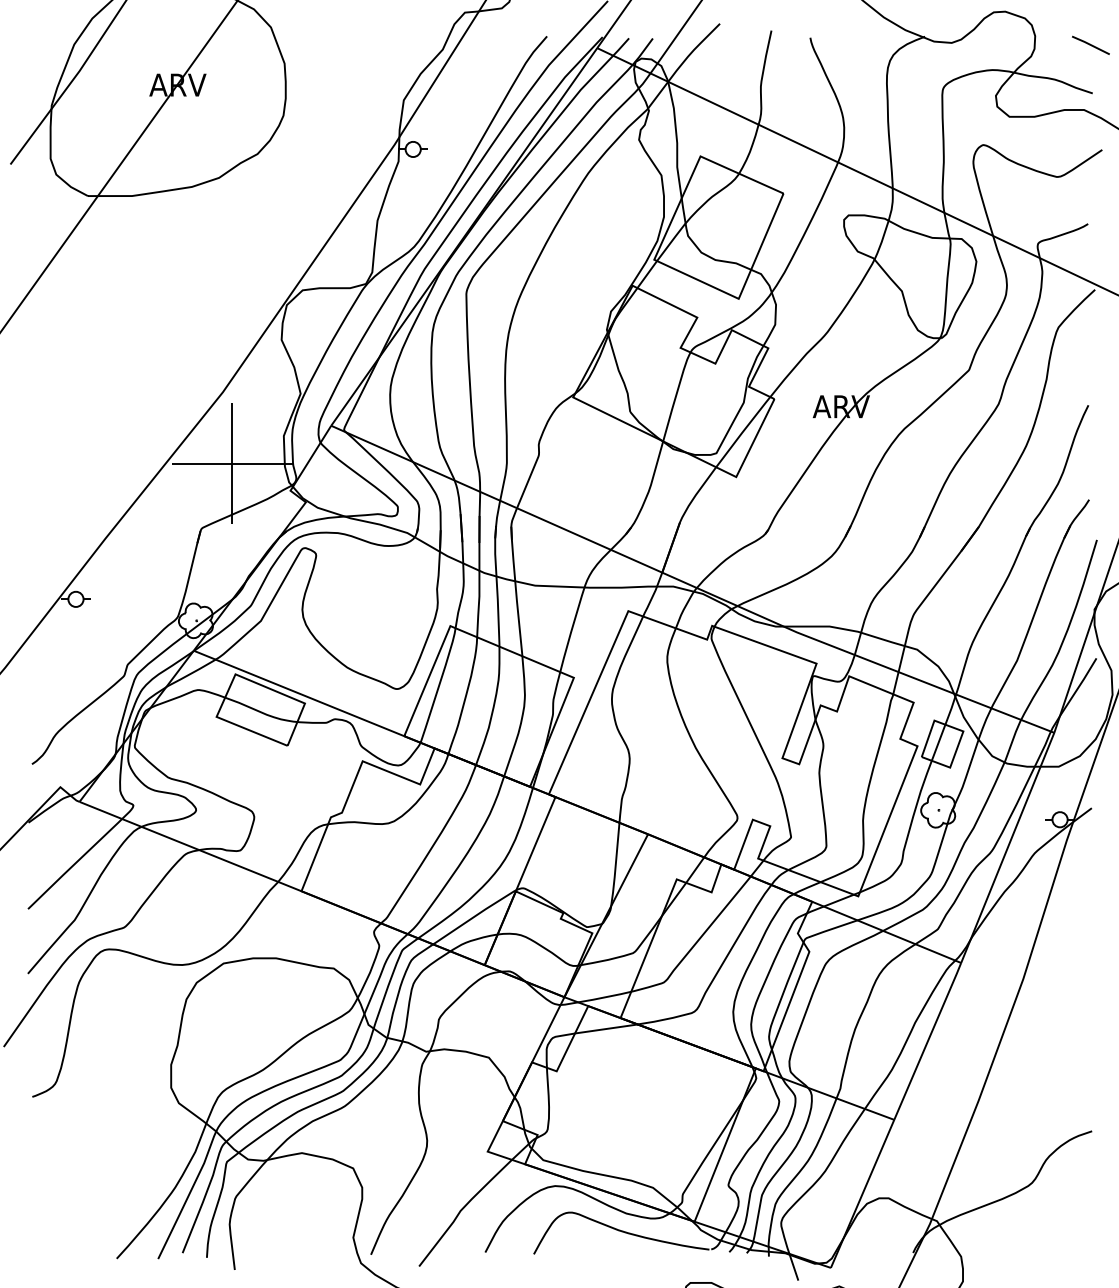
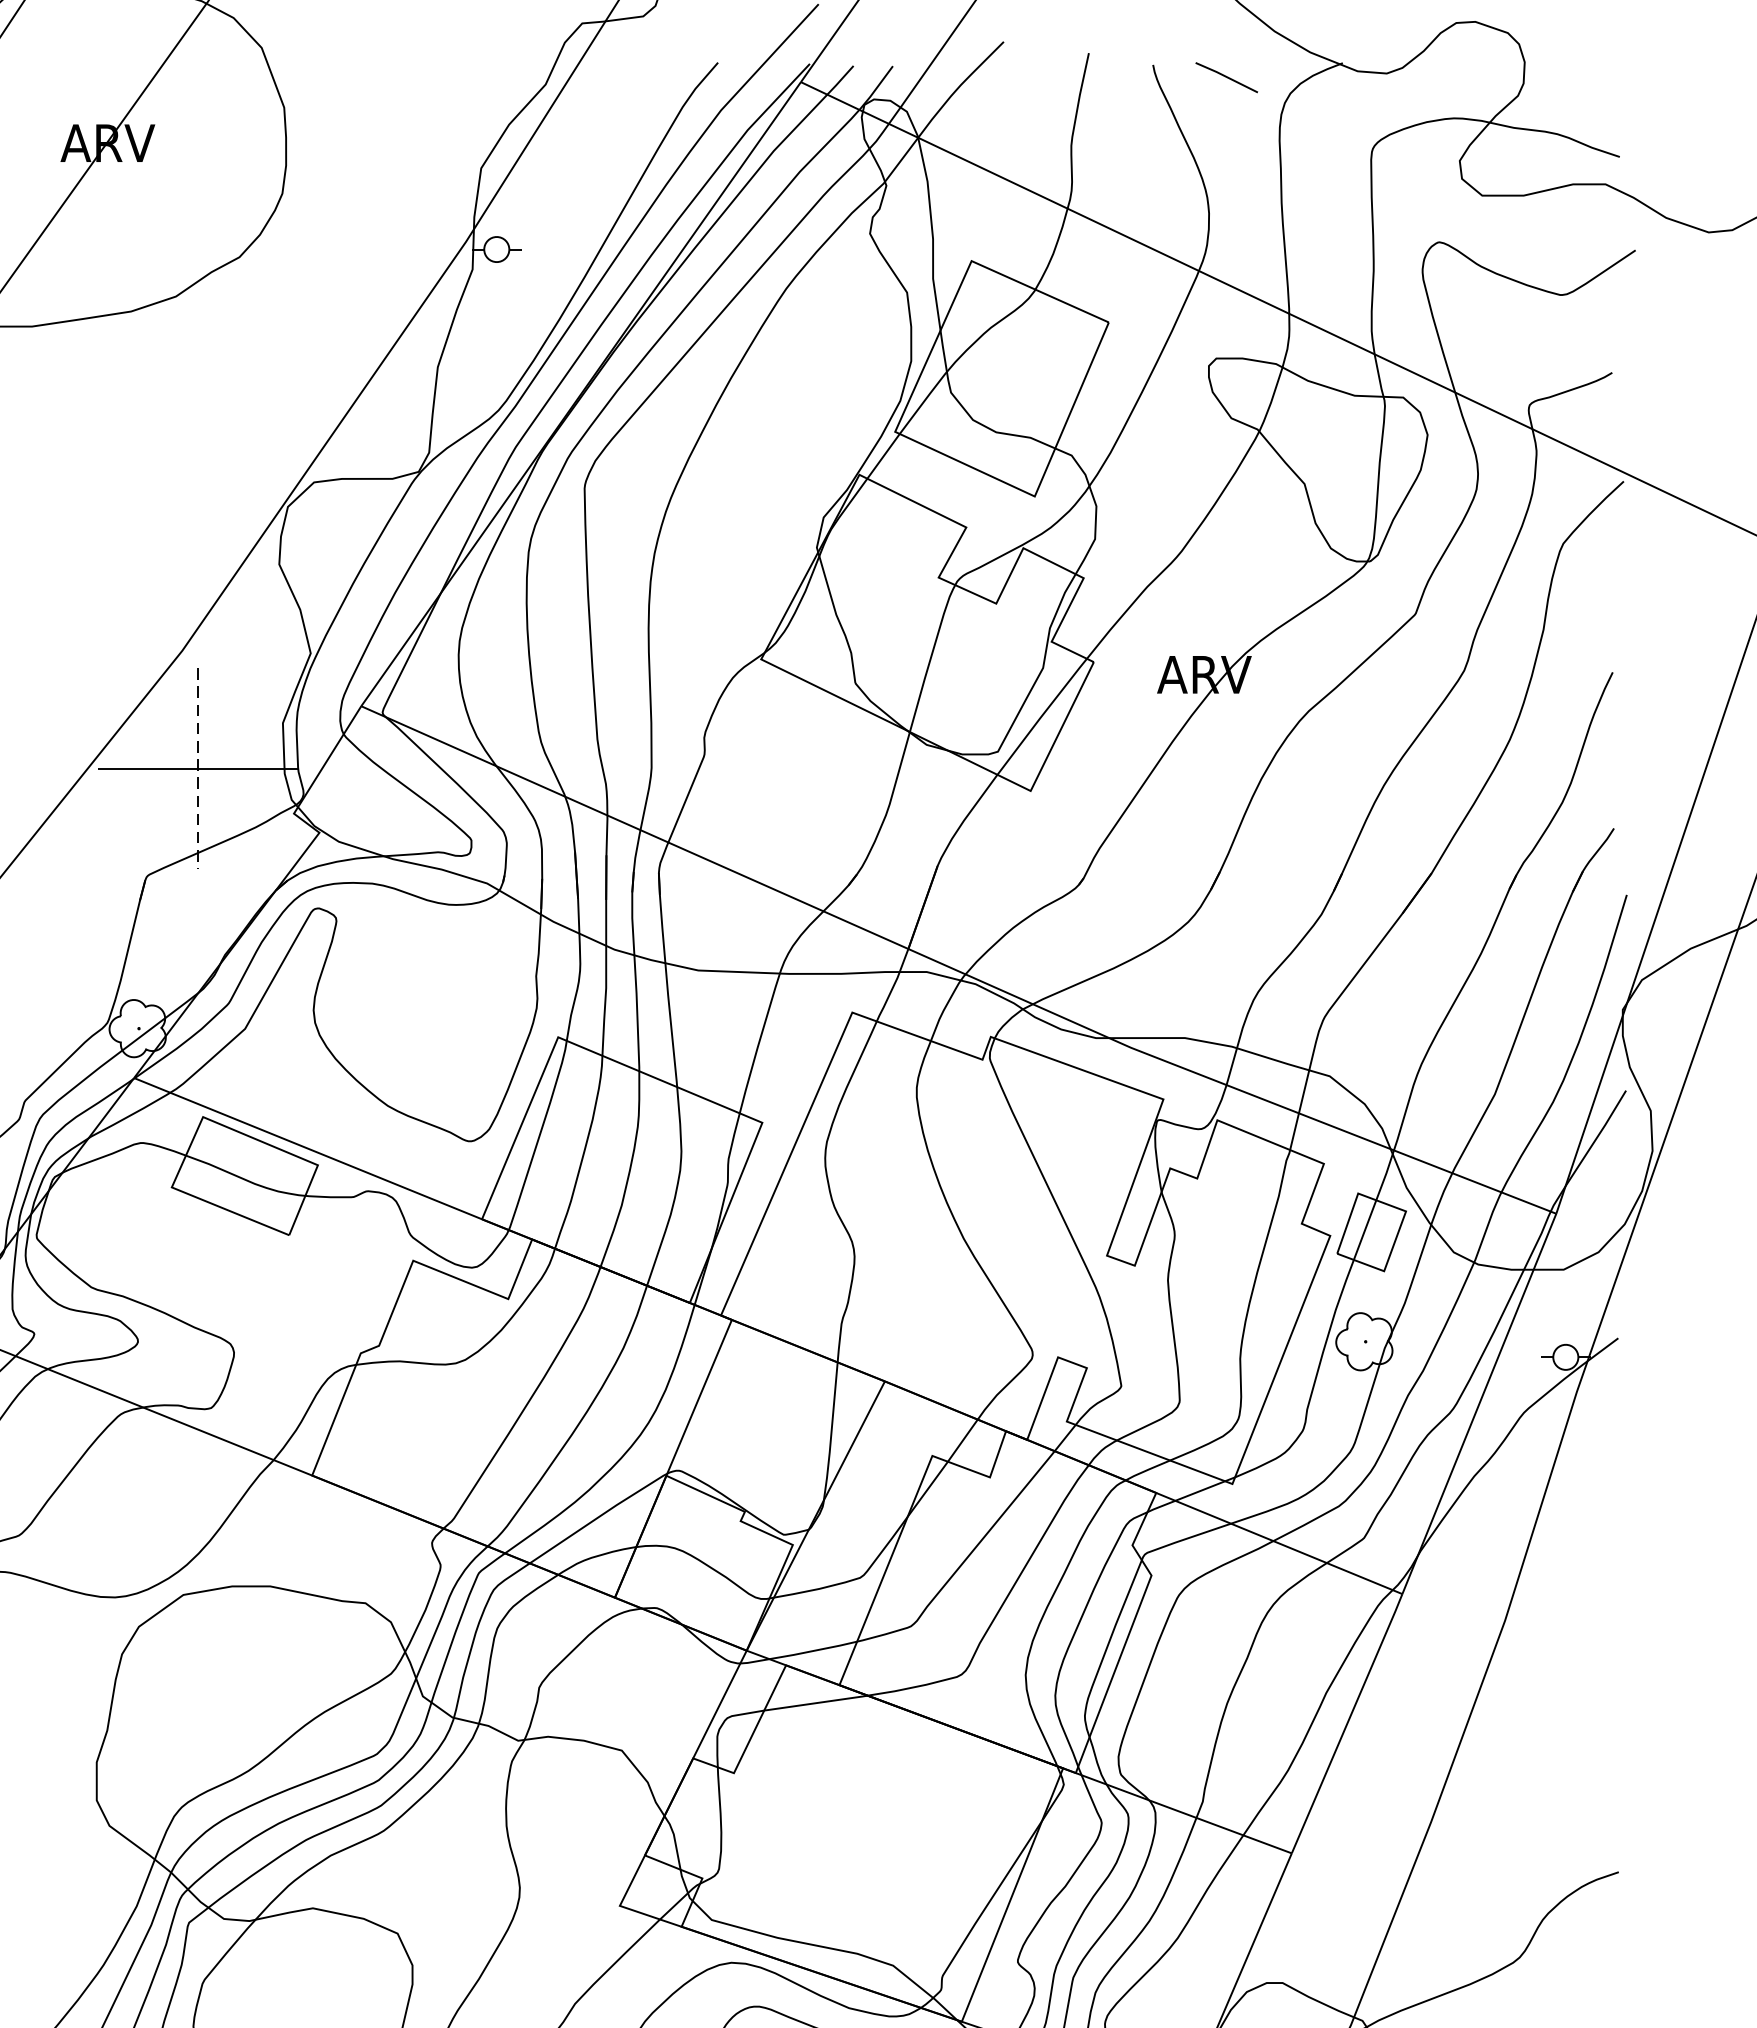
line: (1090, 44) -> (1226, 76), moved
line: (232, 463) -> (198, 768), solid -> dashed

